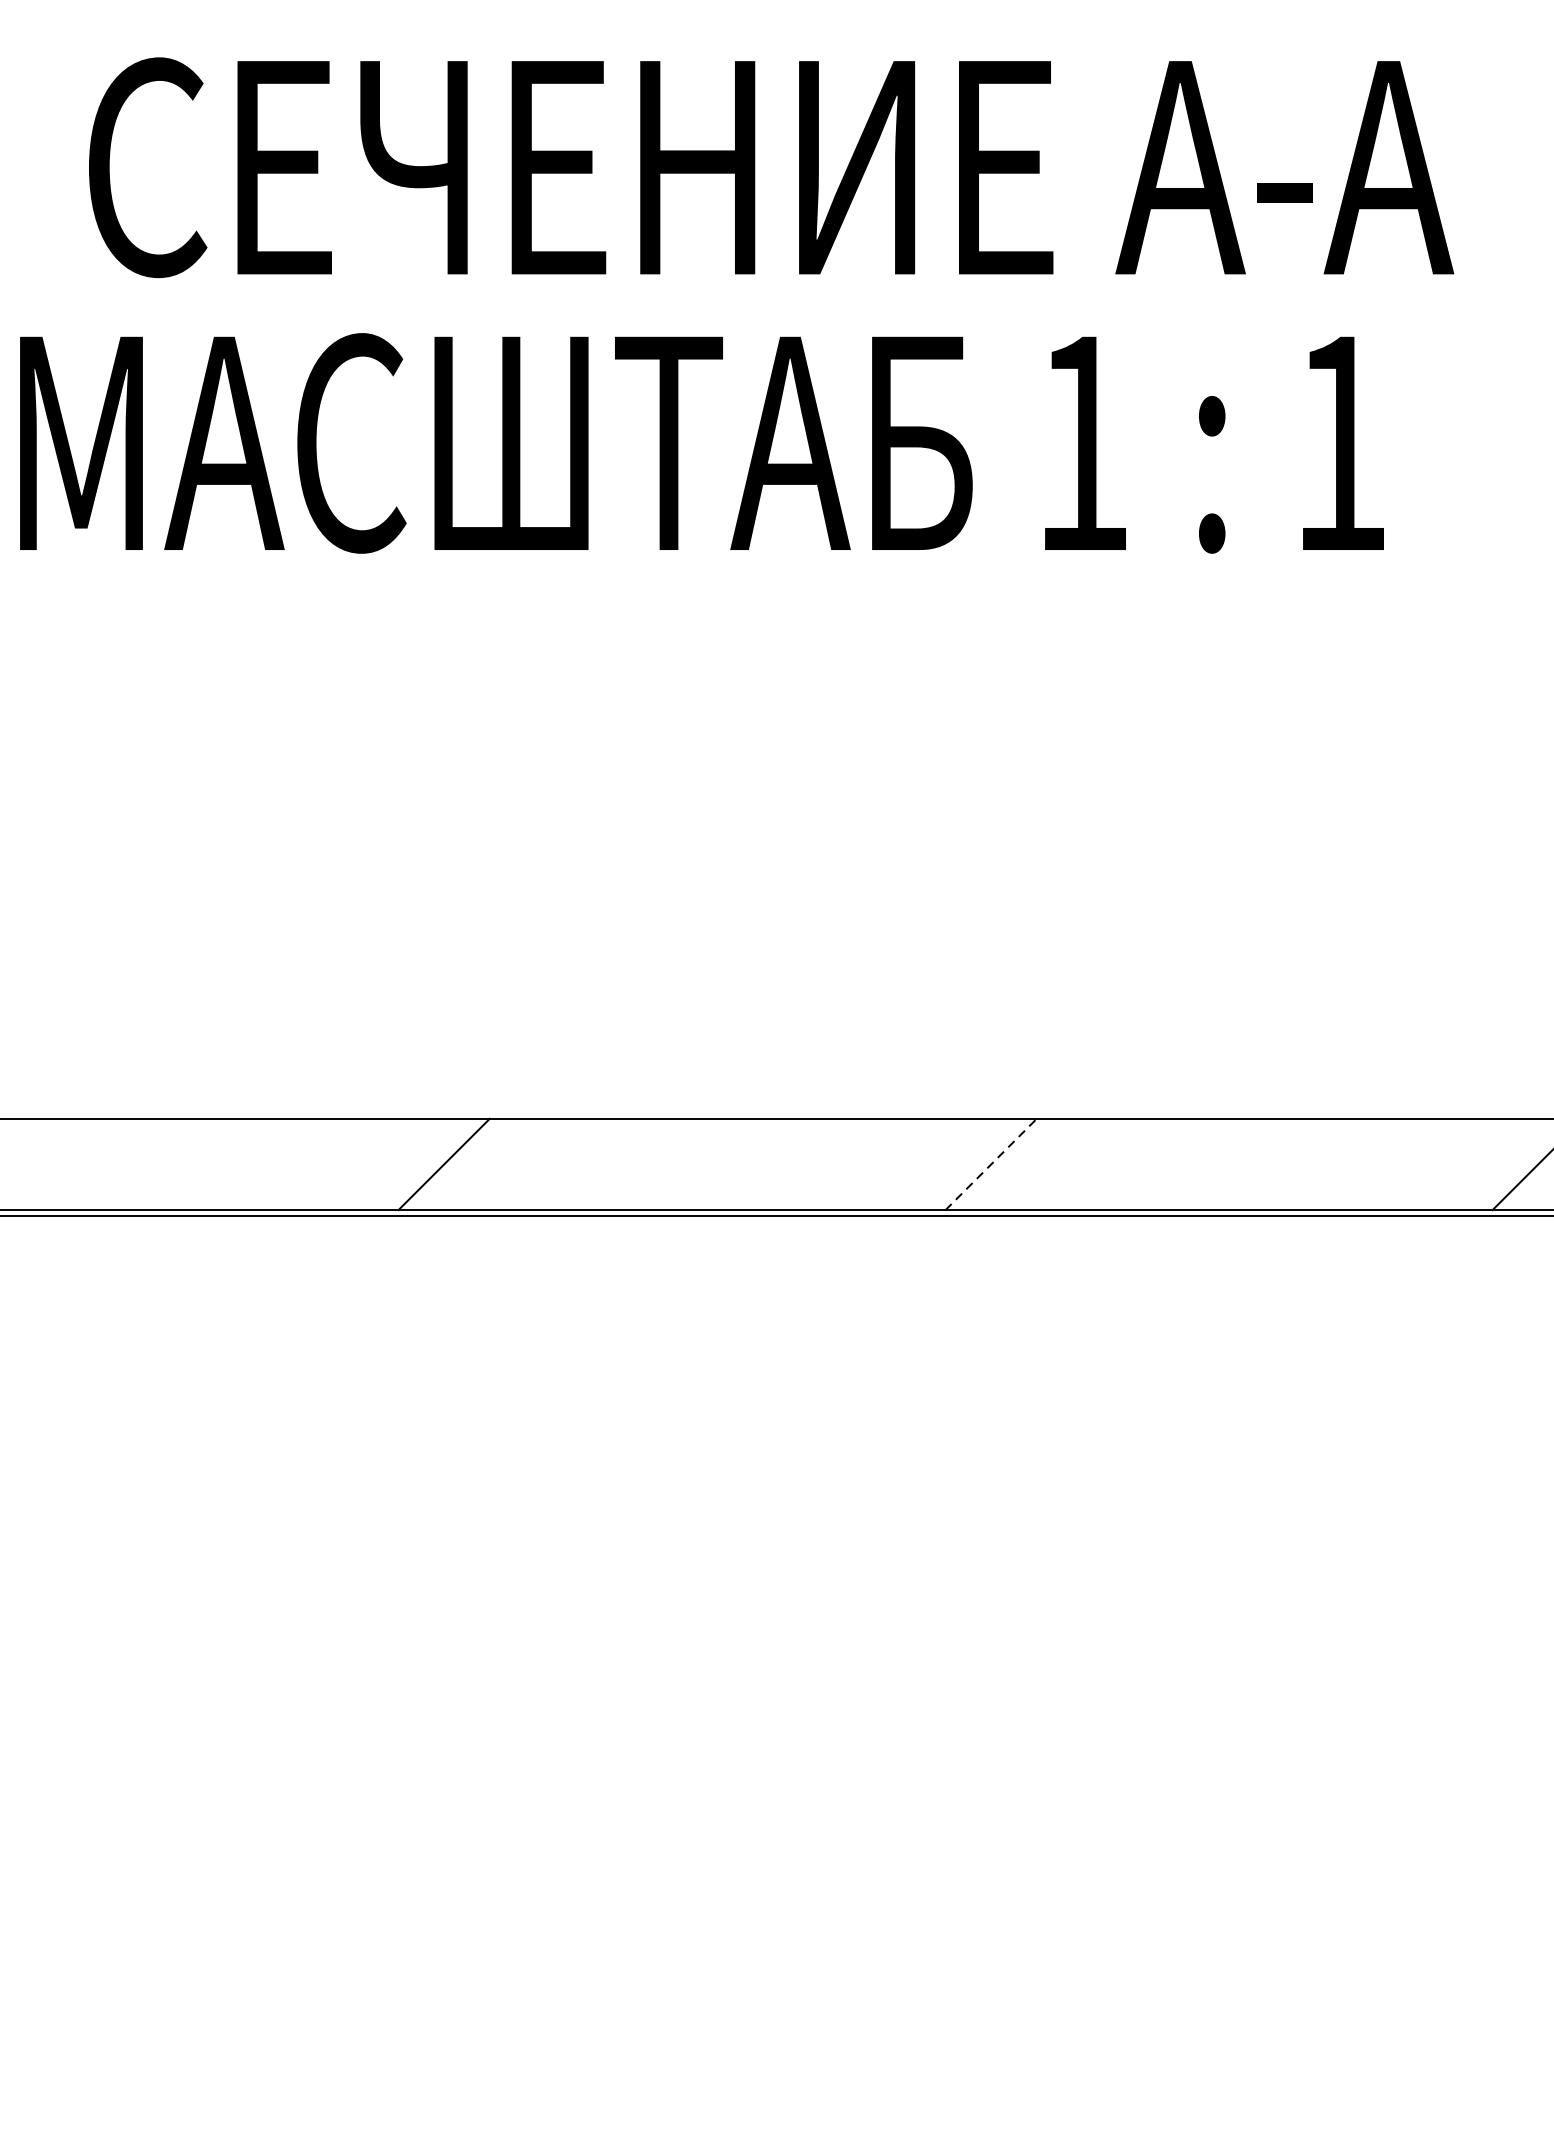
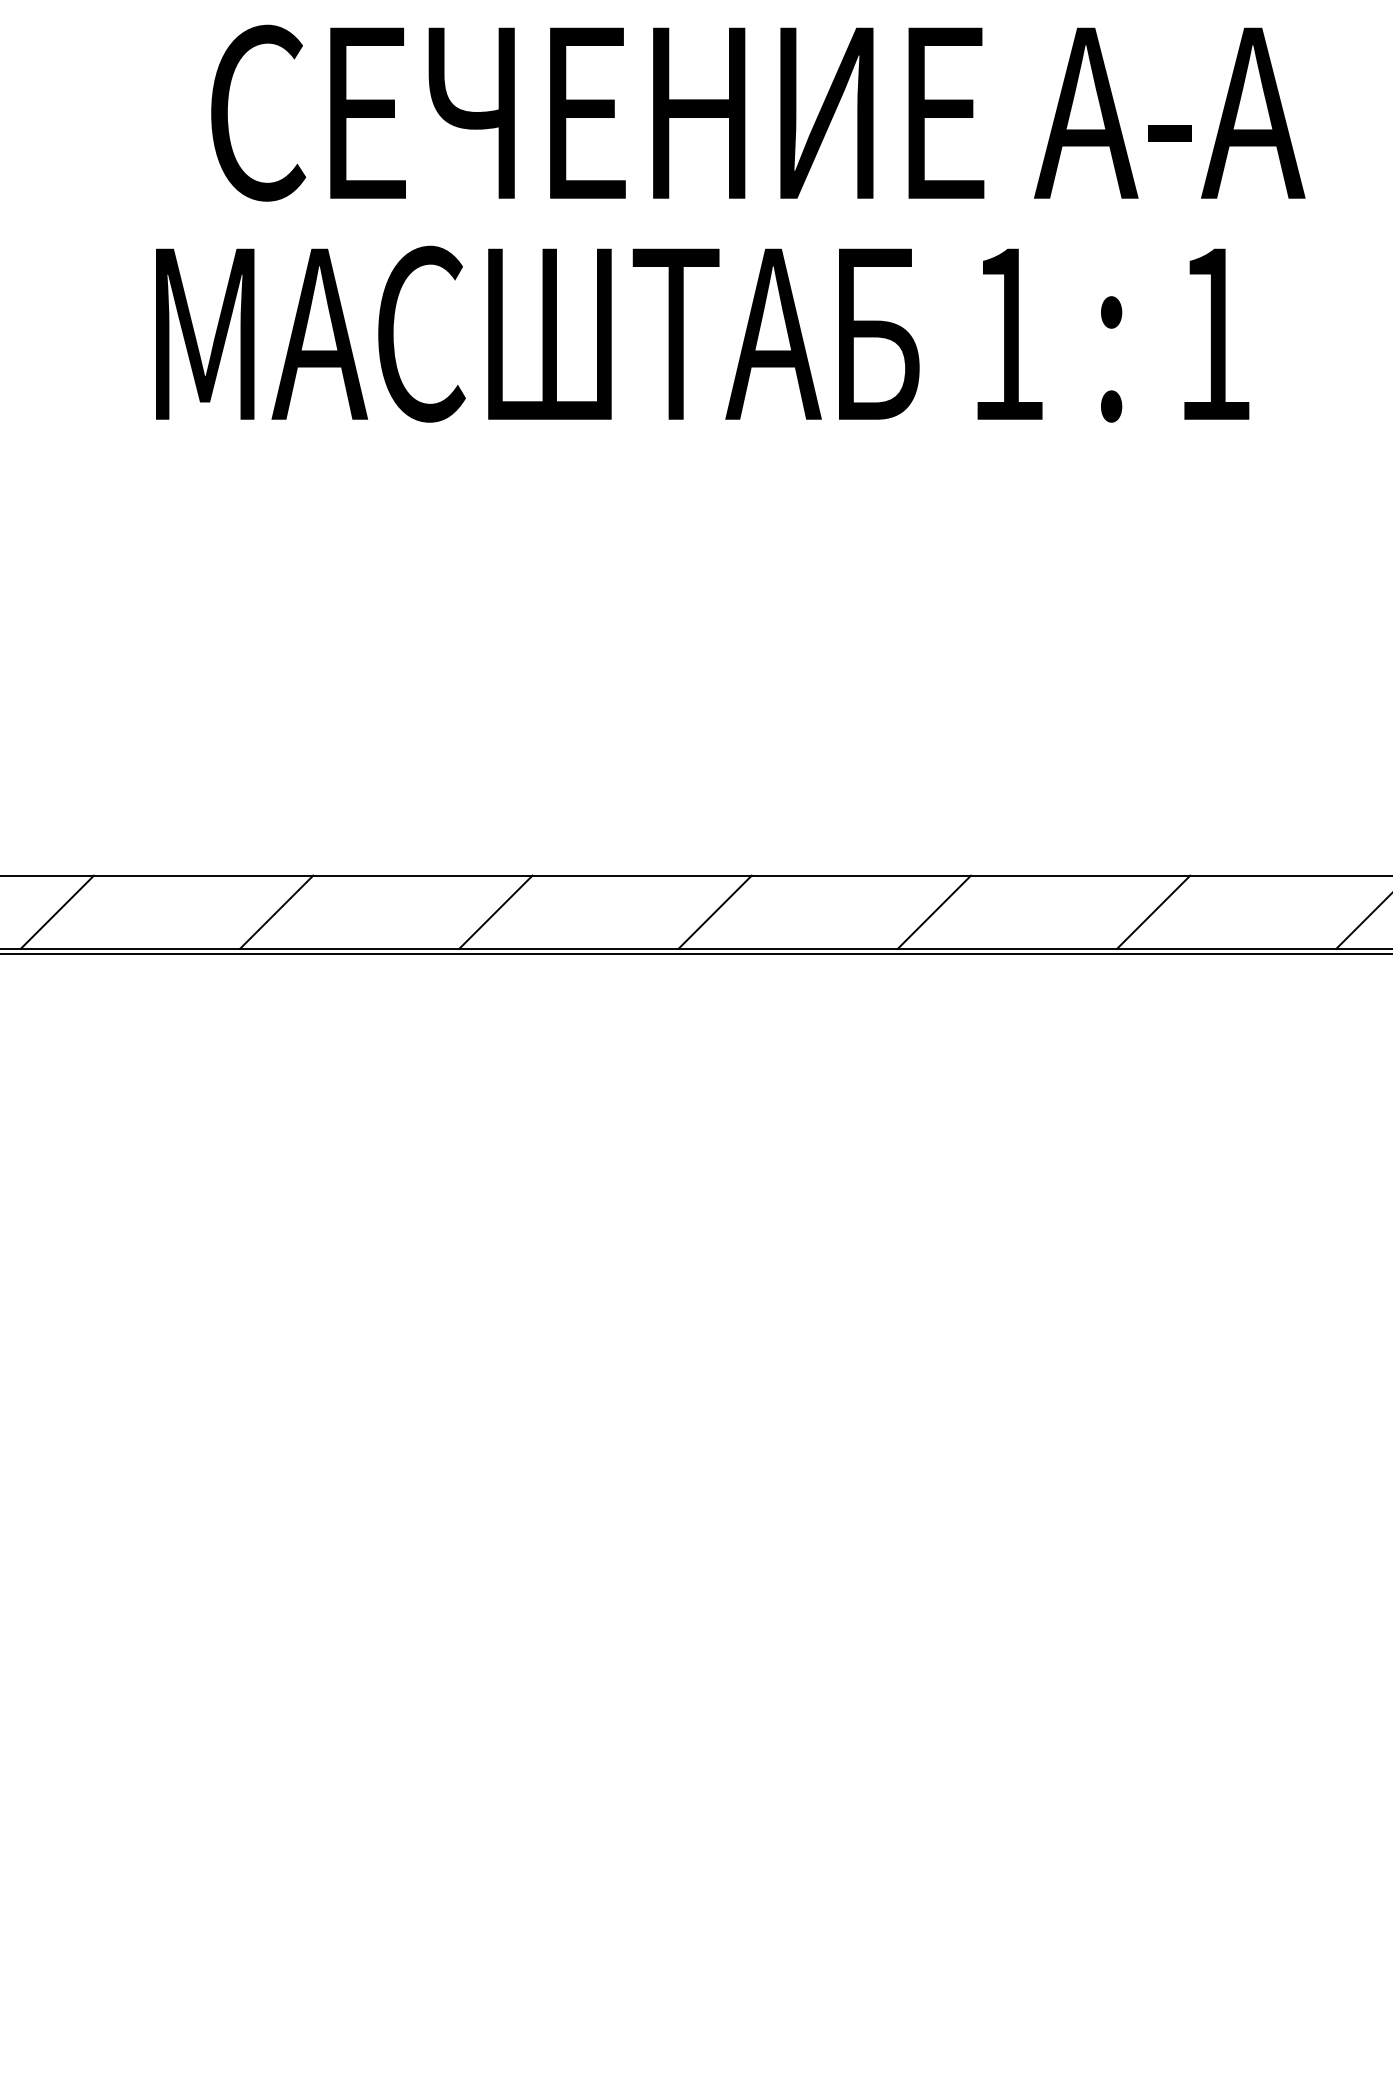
line: (170, 1163) -> (276, 911), added
line: (716, 1163) -> (714, 911), added
line: (1264, 1163) -> (1153, 911), added
line: (991, 1164) -> (934, 912), dashed -> solid

